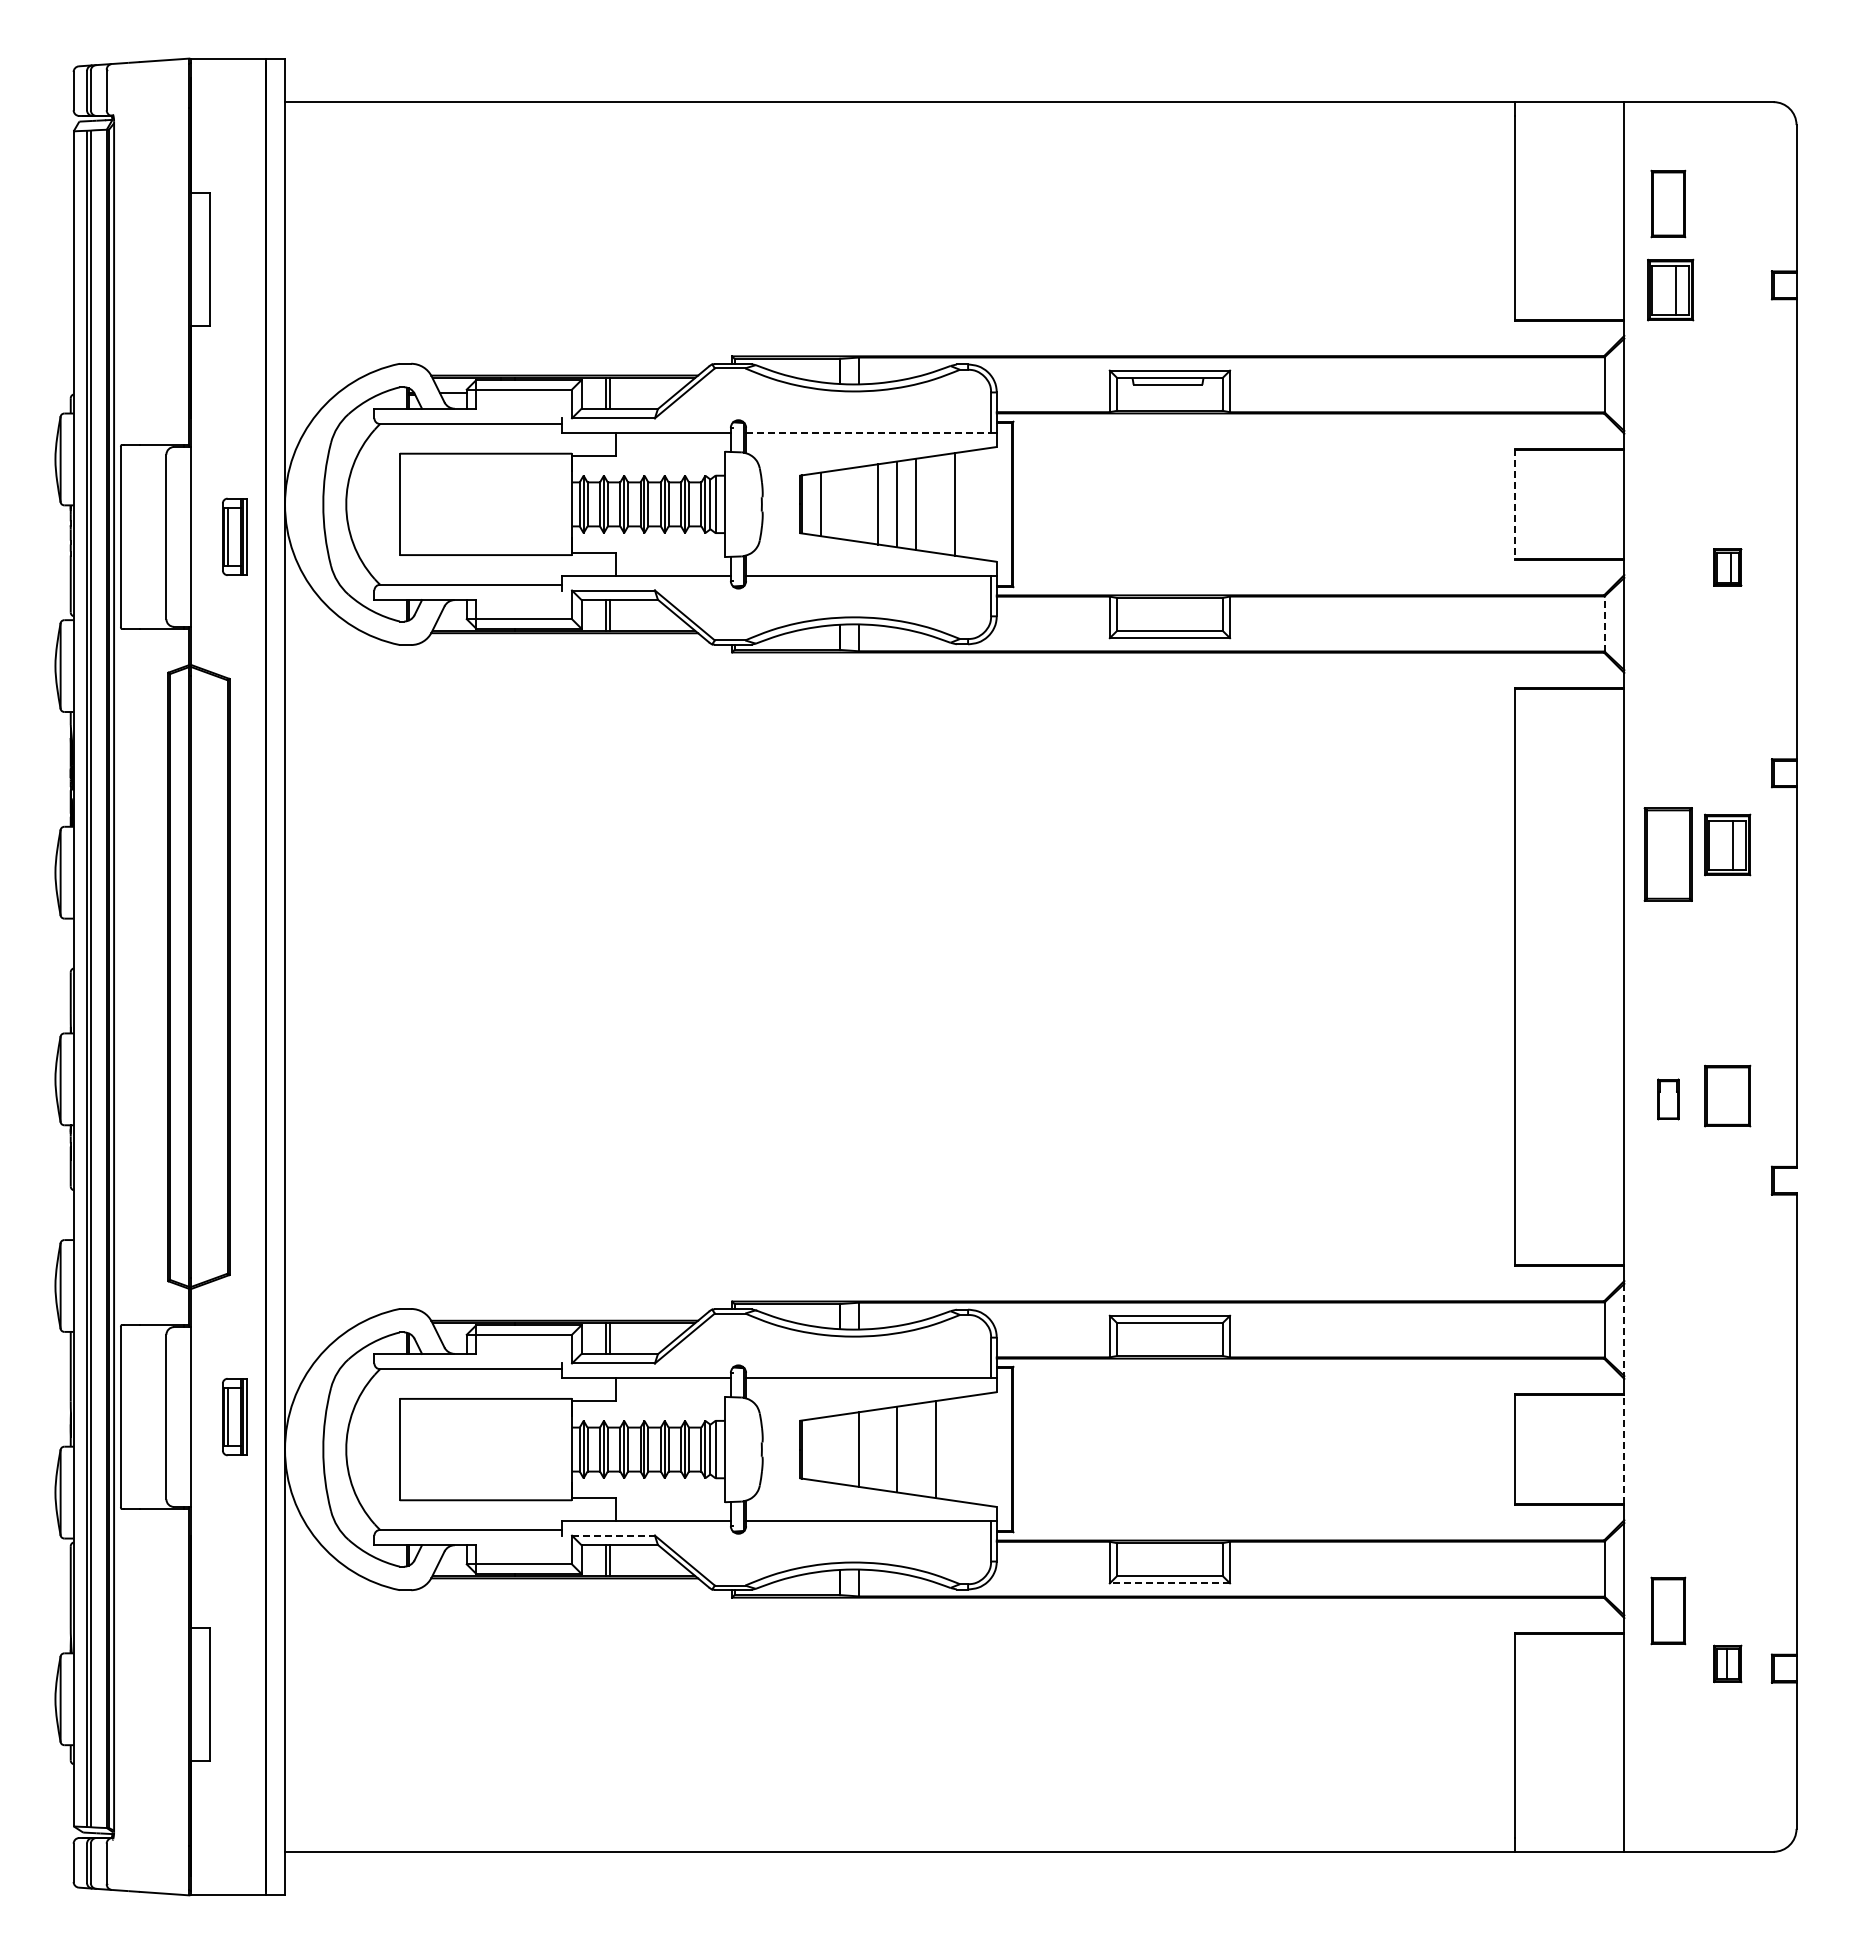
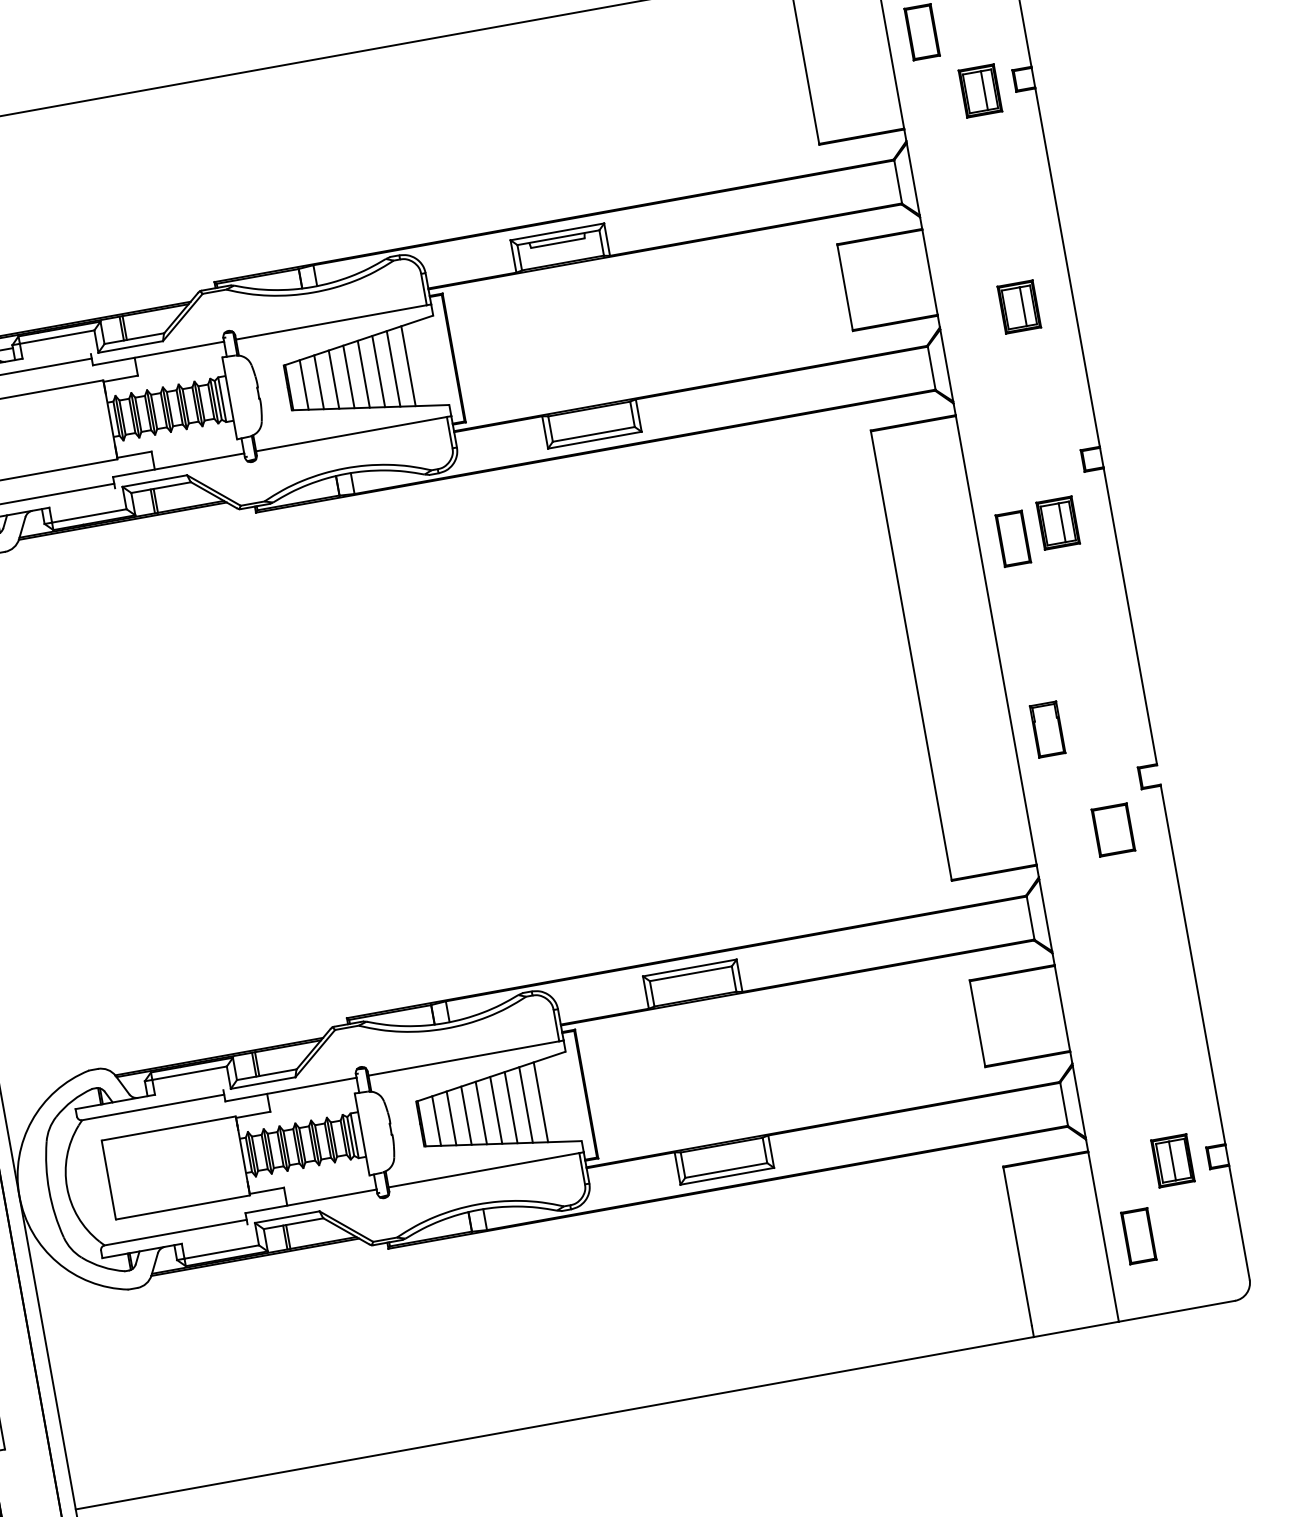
part: (1670, 289) -> (980, 90), moved
line: (869, 432) -> (332, 322), dashed -> solid
line: (839, 503) -> (318, 381), added
line: (935, 503) -> (393, 368), added
line: (859, 504) -> (334, 379), added
line: (1515, 504) -> (845, 287), dashed -> solid
part: (1727, 567) -> (1019, 307), size x1.67
line: (1604, 623) -> (931, 367), dashed -> solid
part: (1668, 854) -> (1013, 538), size x0.71
part: (1727, 1095) -> (1113, 829), moved
part: (1668, 1099) -> (1047, 729), size x1.67
line: (1624, 1330) -> (1045, 915), dashed -> solid
line: (820, 1449) -> (436, 1121), added
line: (839, 1449) -> (451, 1118), added
line: (878, 1449) -> (481, 1112), added
line: (916, 1449) -> (511, 1107), added
line: (954, 1449) -> (540, 1102), added
line: (1624, 1449) -> (1062, 1008), dashed -> solid
line: (613, 1535) -> (287, 1217), dashed -> solid
line: (1169, 1583) -> (727, 1176), dashed -> solid
part: (1668, 1610) -> (1138, 1235), moved
part: (1727, 1663) -> (1172, 1160), size x1.67

